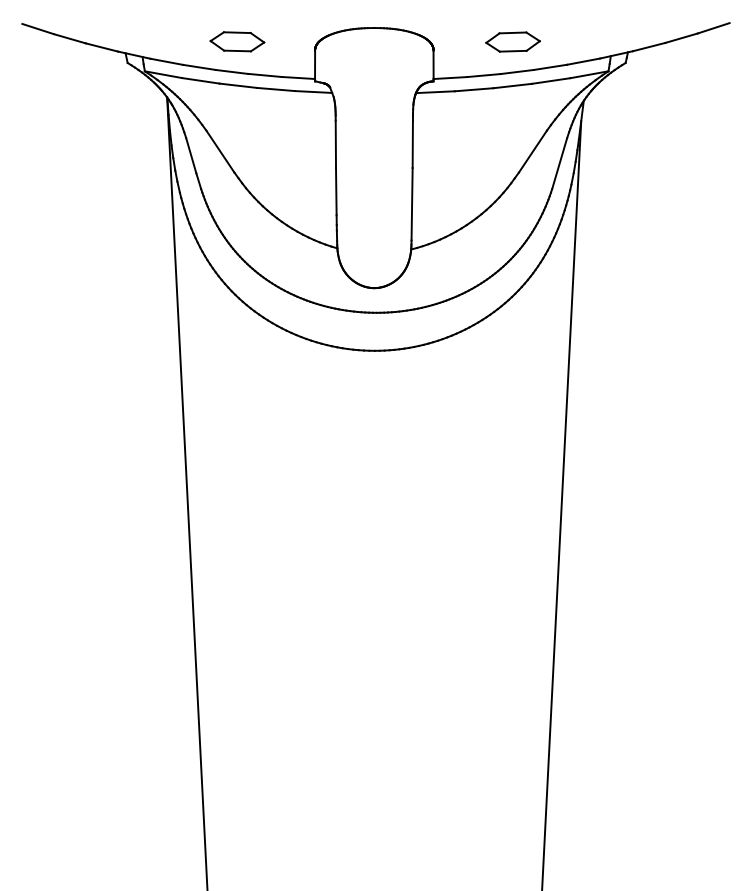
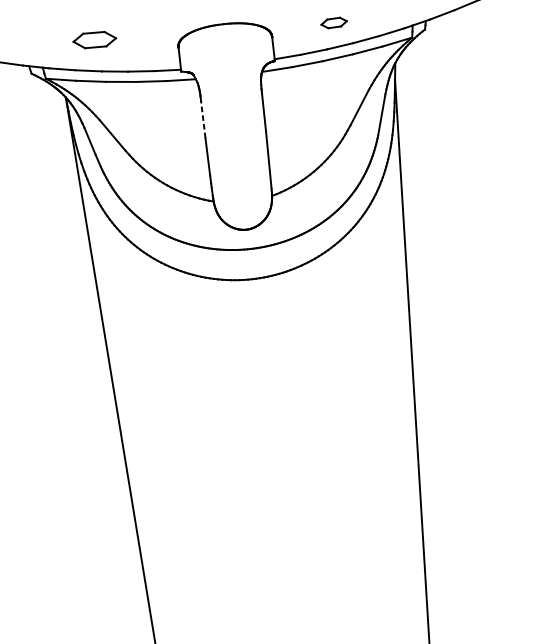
part: (237, 41) -> (94, 39), moved
part: (512, 41) -> (333, 22), size x0.6
line: (335, 144) -> (202, 119), solid -> dashed

